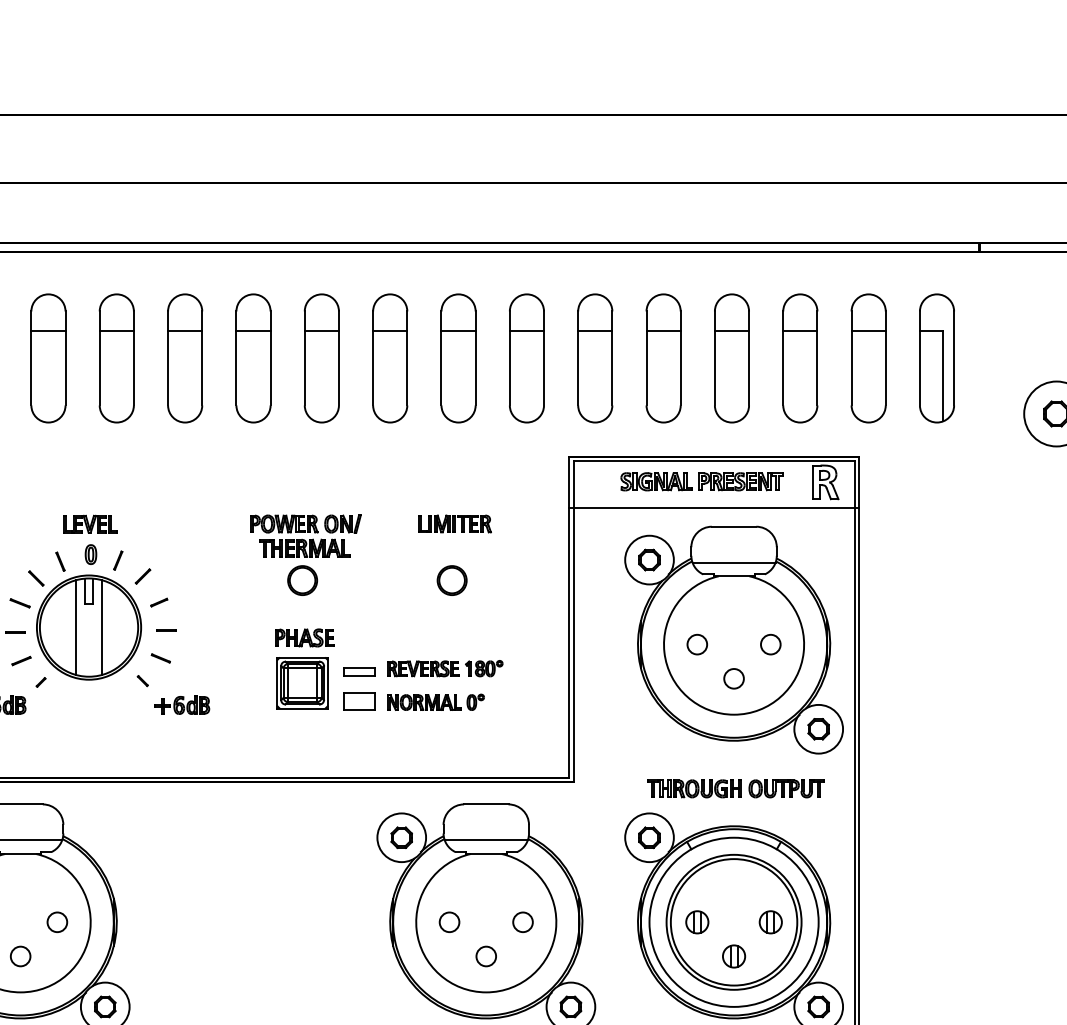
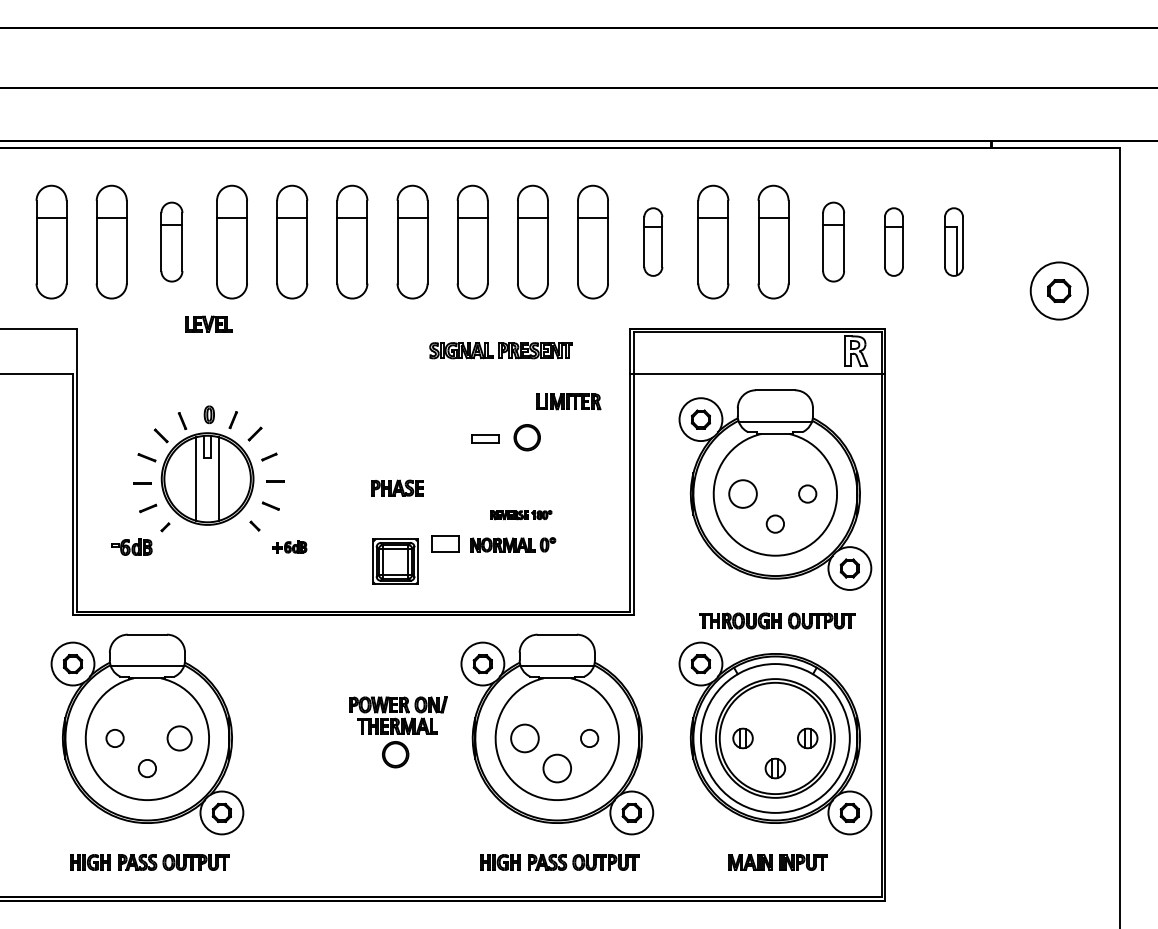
part: (47, 357) -> (171, 241), size x0.7
part: (595, 357) -> (653, 241), size x0.6
part: (800, 357) -> (833, 241), size x0.7
part: (868, 357) -> (893, 241), size x0.6
part: (936, 357) -> (953, 241), size x0.6
part: (701, 481) -> (500, 350), moved
part: (90, 523) -> (208, 323), moved
part: (454, 523) -> (568, 401), moved
part: (305, 555) -> (398, 732), moved
circle: (696, 644) -> (742, 493), size x1.6
part: (445, 667) -> (521, 514), size x0.6
part: (359, 671) -> (485, 438), moved
part: (302, 682) -> (395, 561), moved
part: (182, 704) -> (289, 546), size x0.7
circle: (57, 922) -> (179, 738), size x1.4
circle: (449, 922) -> (524, 738), size x1.6
circle: (485, 956) -> (556, 768), size x1.6

